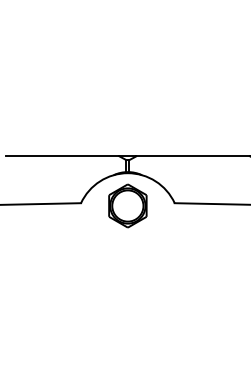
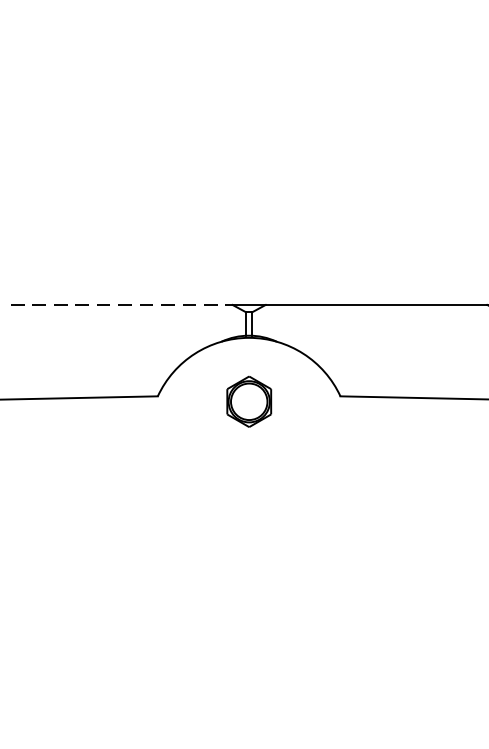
line: (62, 156) -> (121, 305), solid -> dashed
part: (127, 205) -> (248, 400), size x0.6

